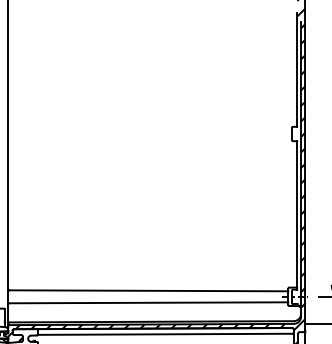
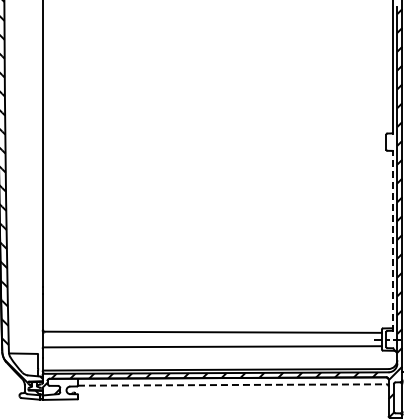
line: (297, 215) -> (392, 240), solid -> dashed
line: (165, 334) -> (232, 385), solid -> dashed

